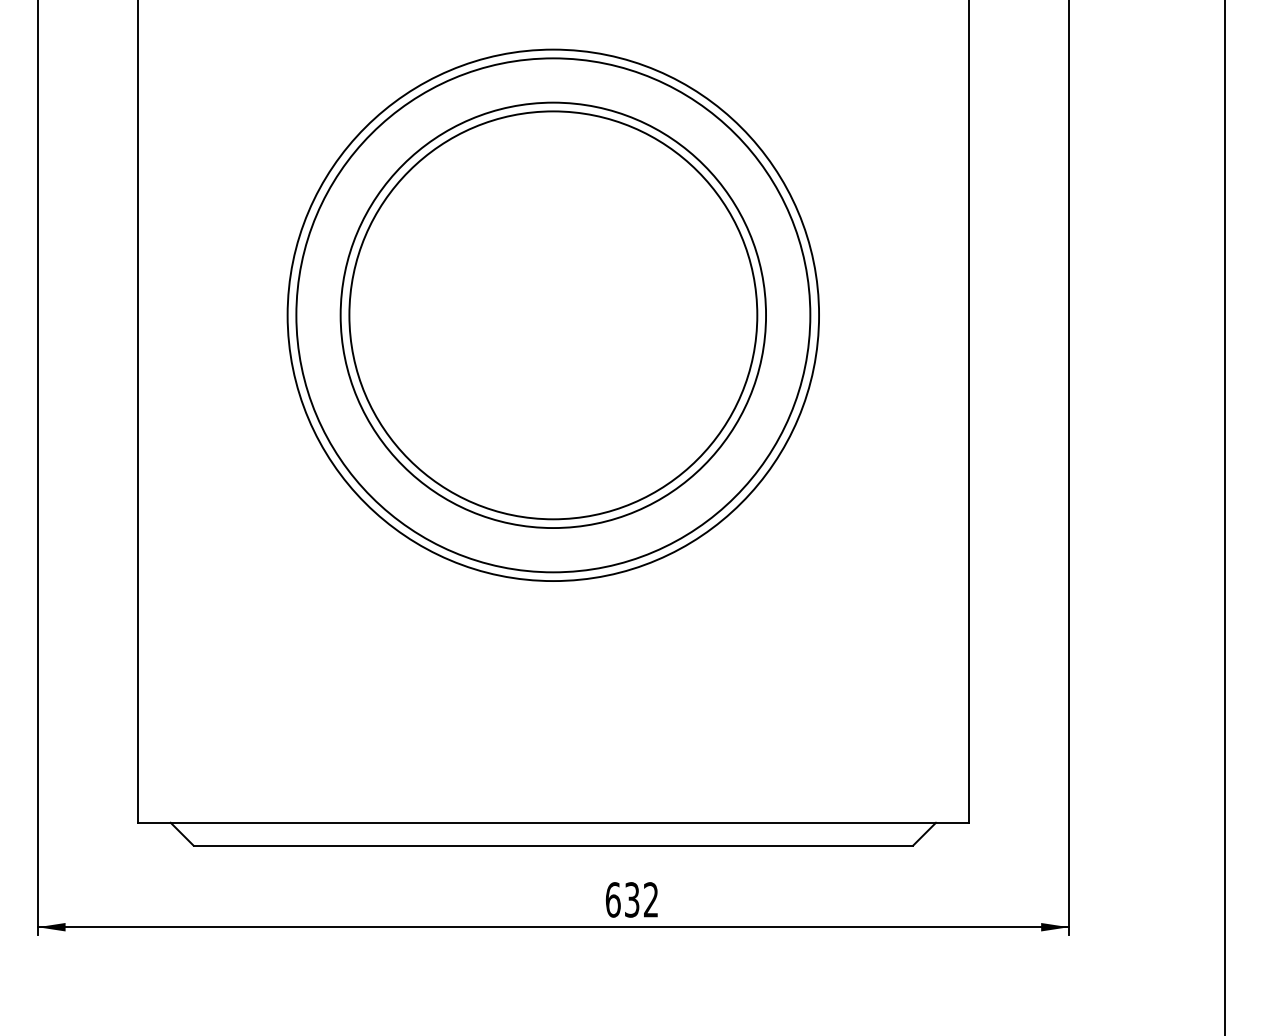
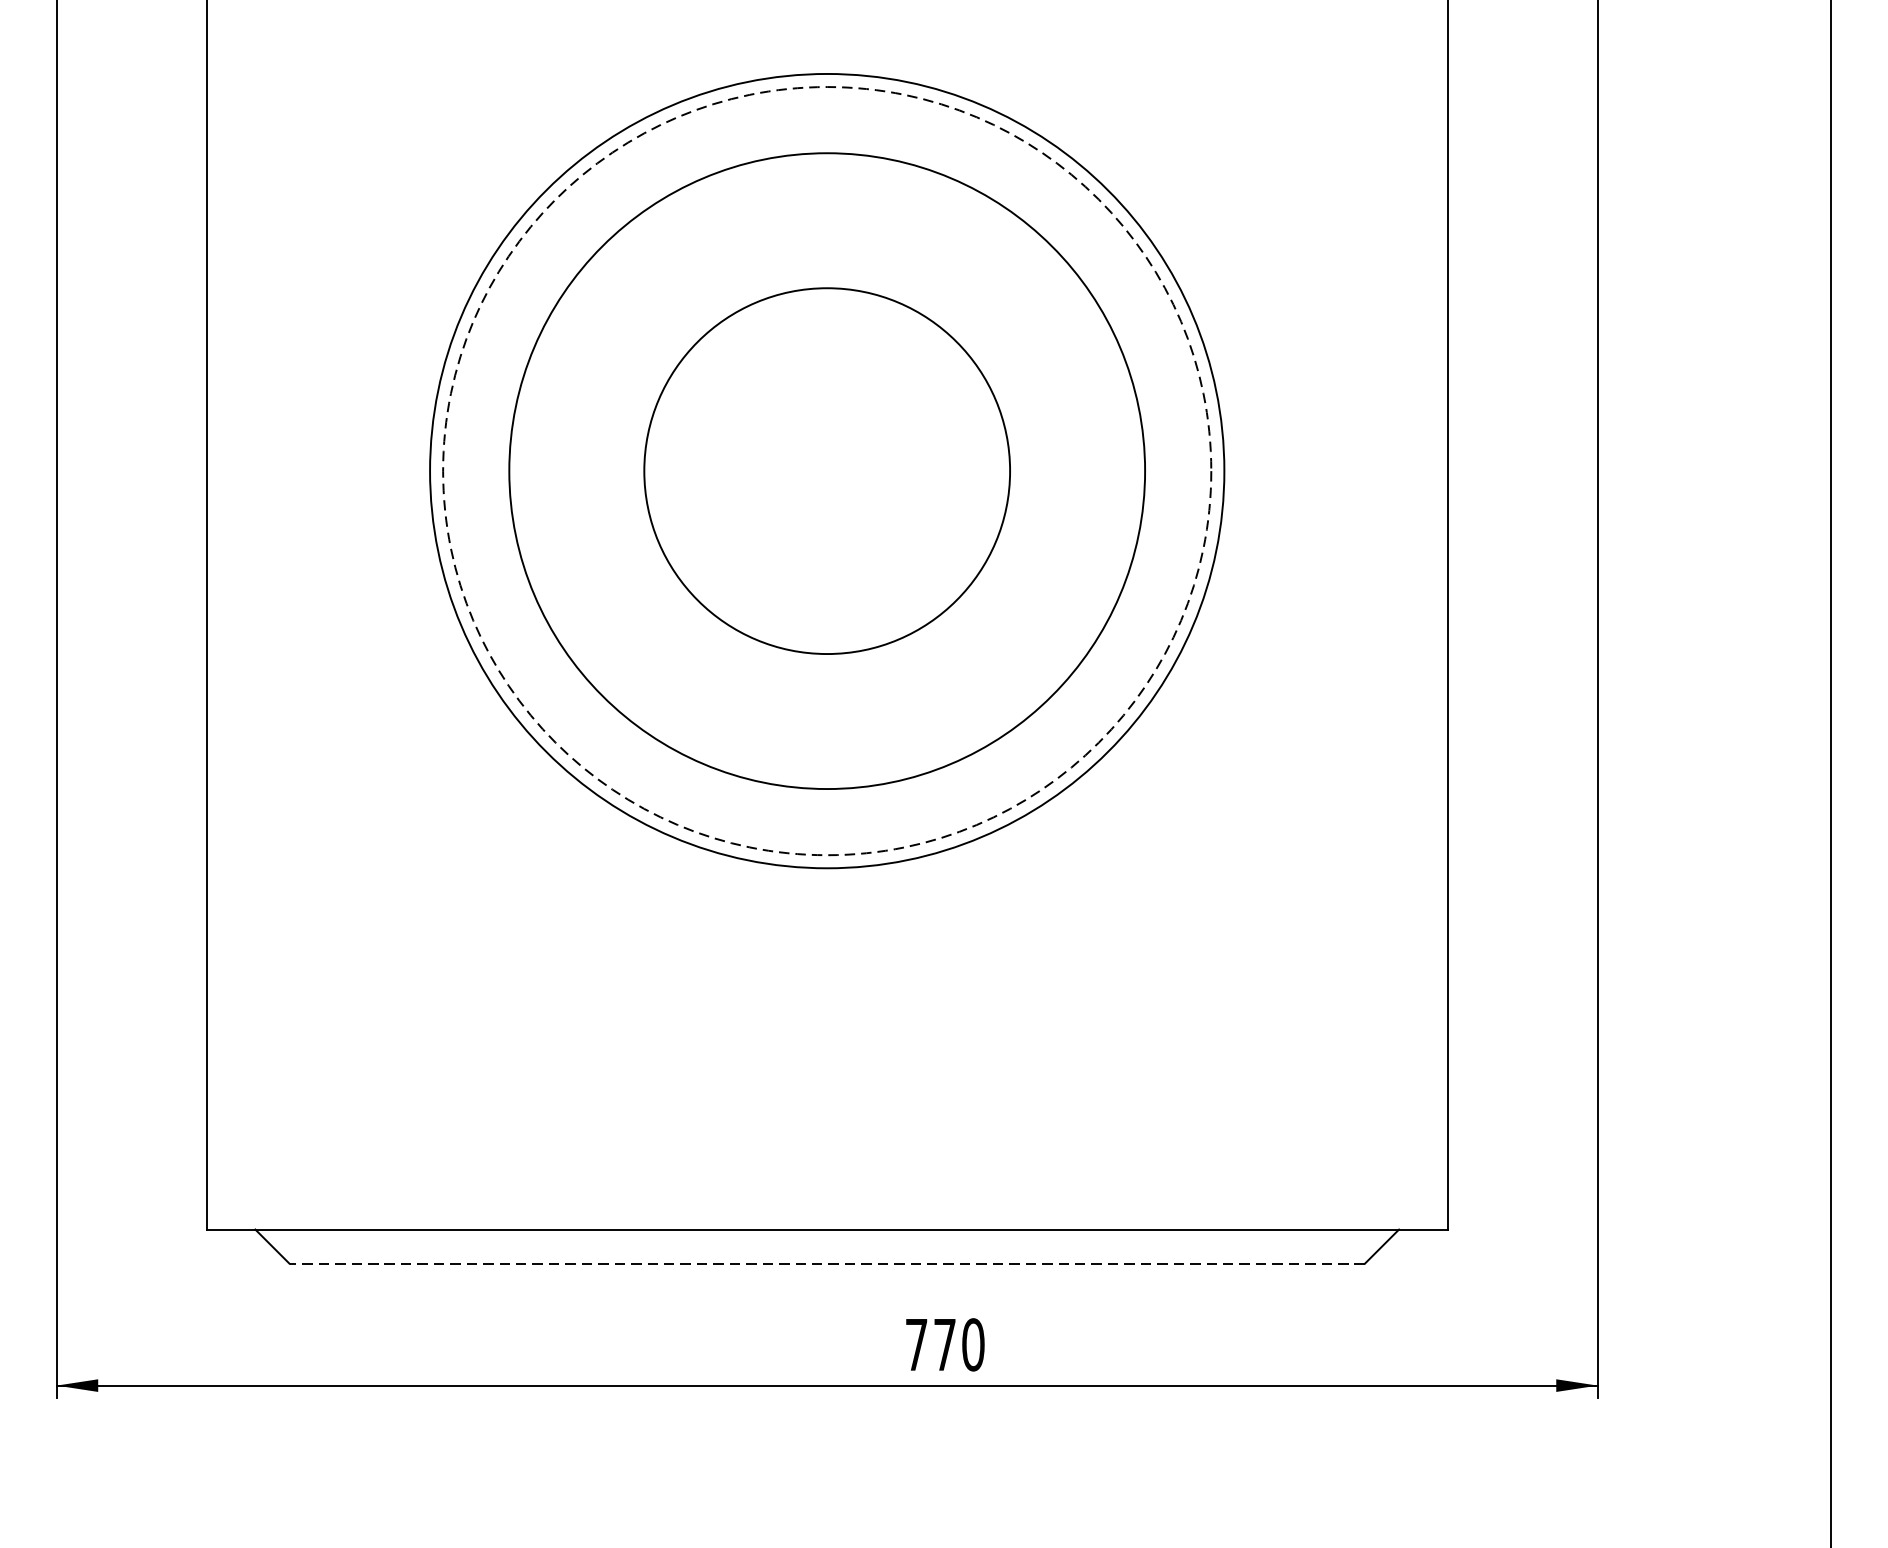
circle: (553, 315) -> (827, 471), size x0.6
circle: (553, 315) -> (827, 471), solid -> dashed
line: (553, 845) -> (827, 1263), solid -> dashed
text: (631, 899) -> (944, 1344), 632 -> 770

